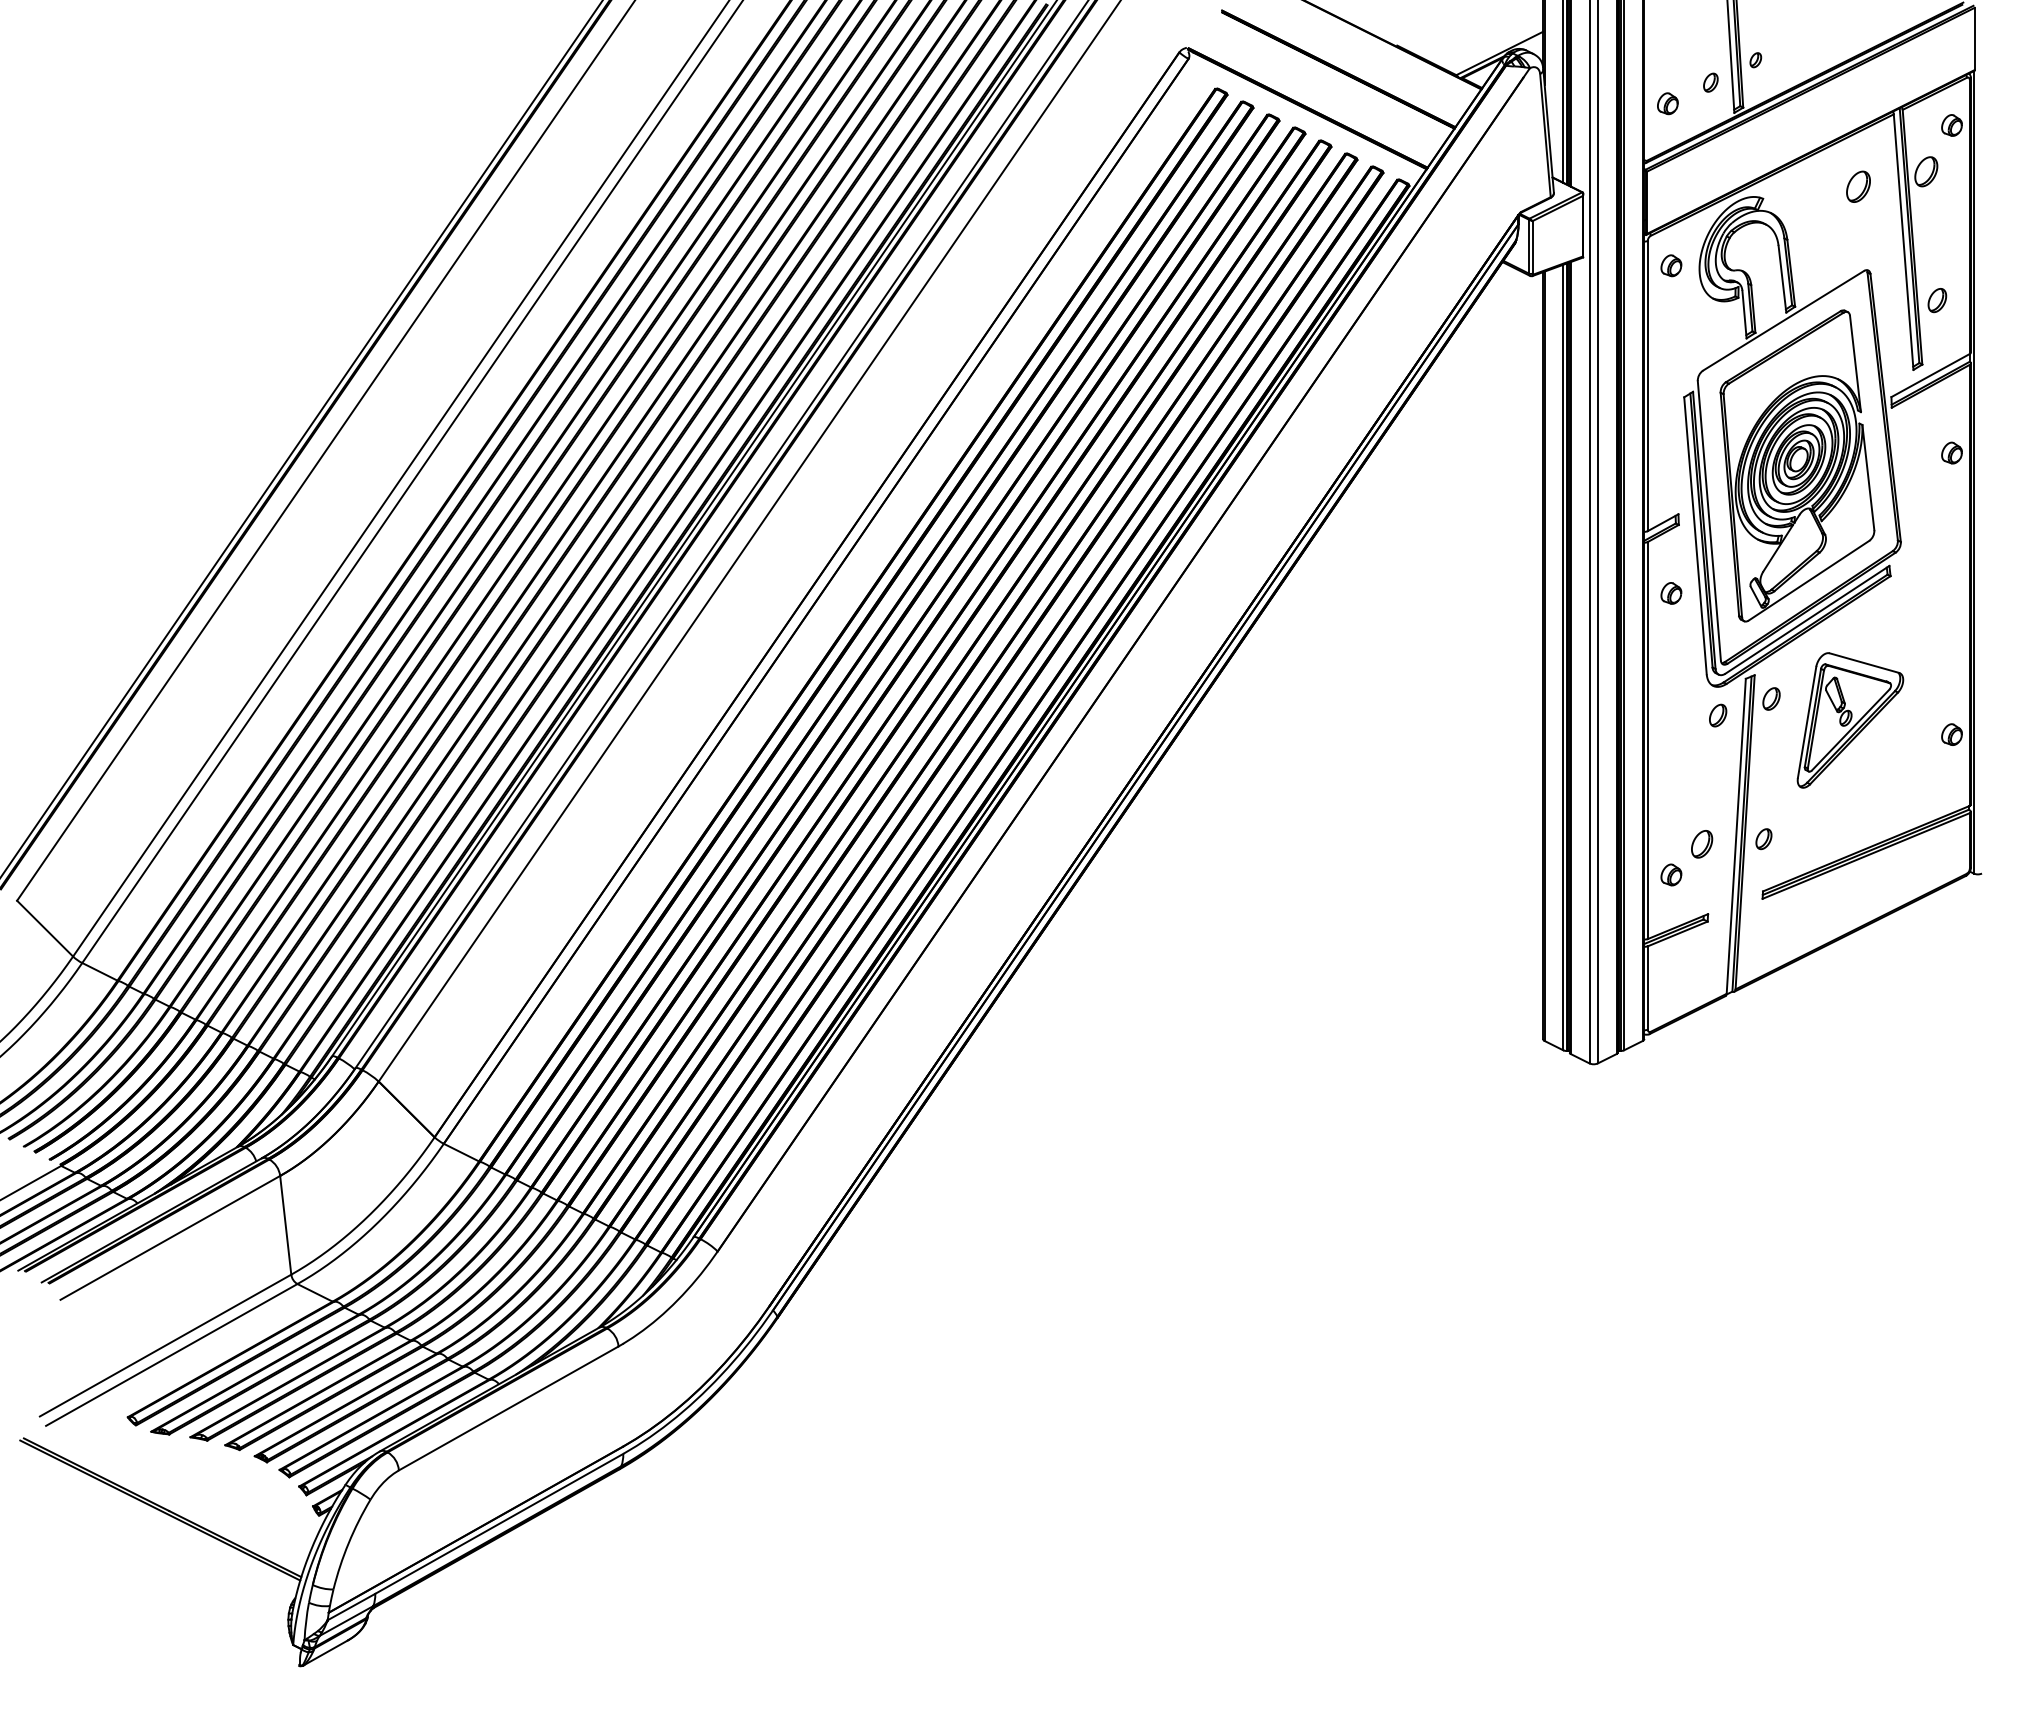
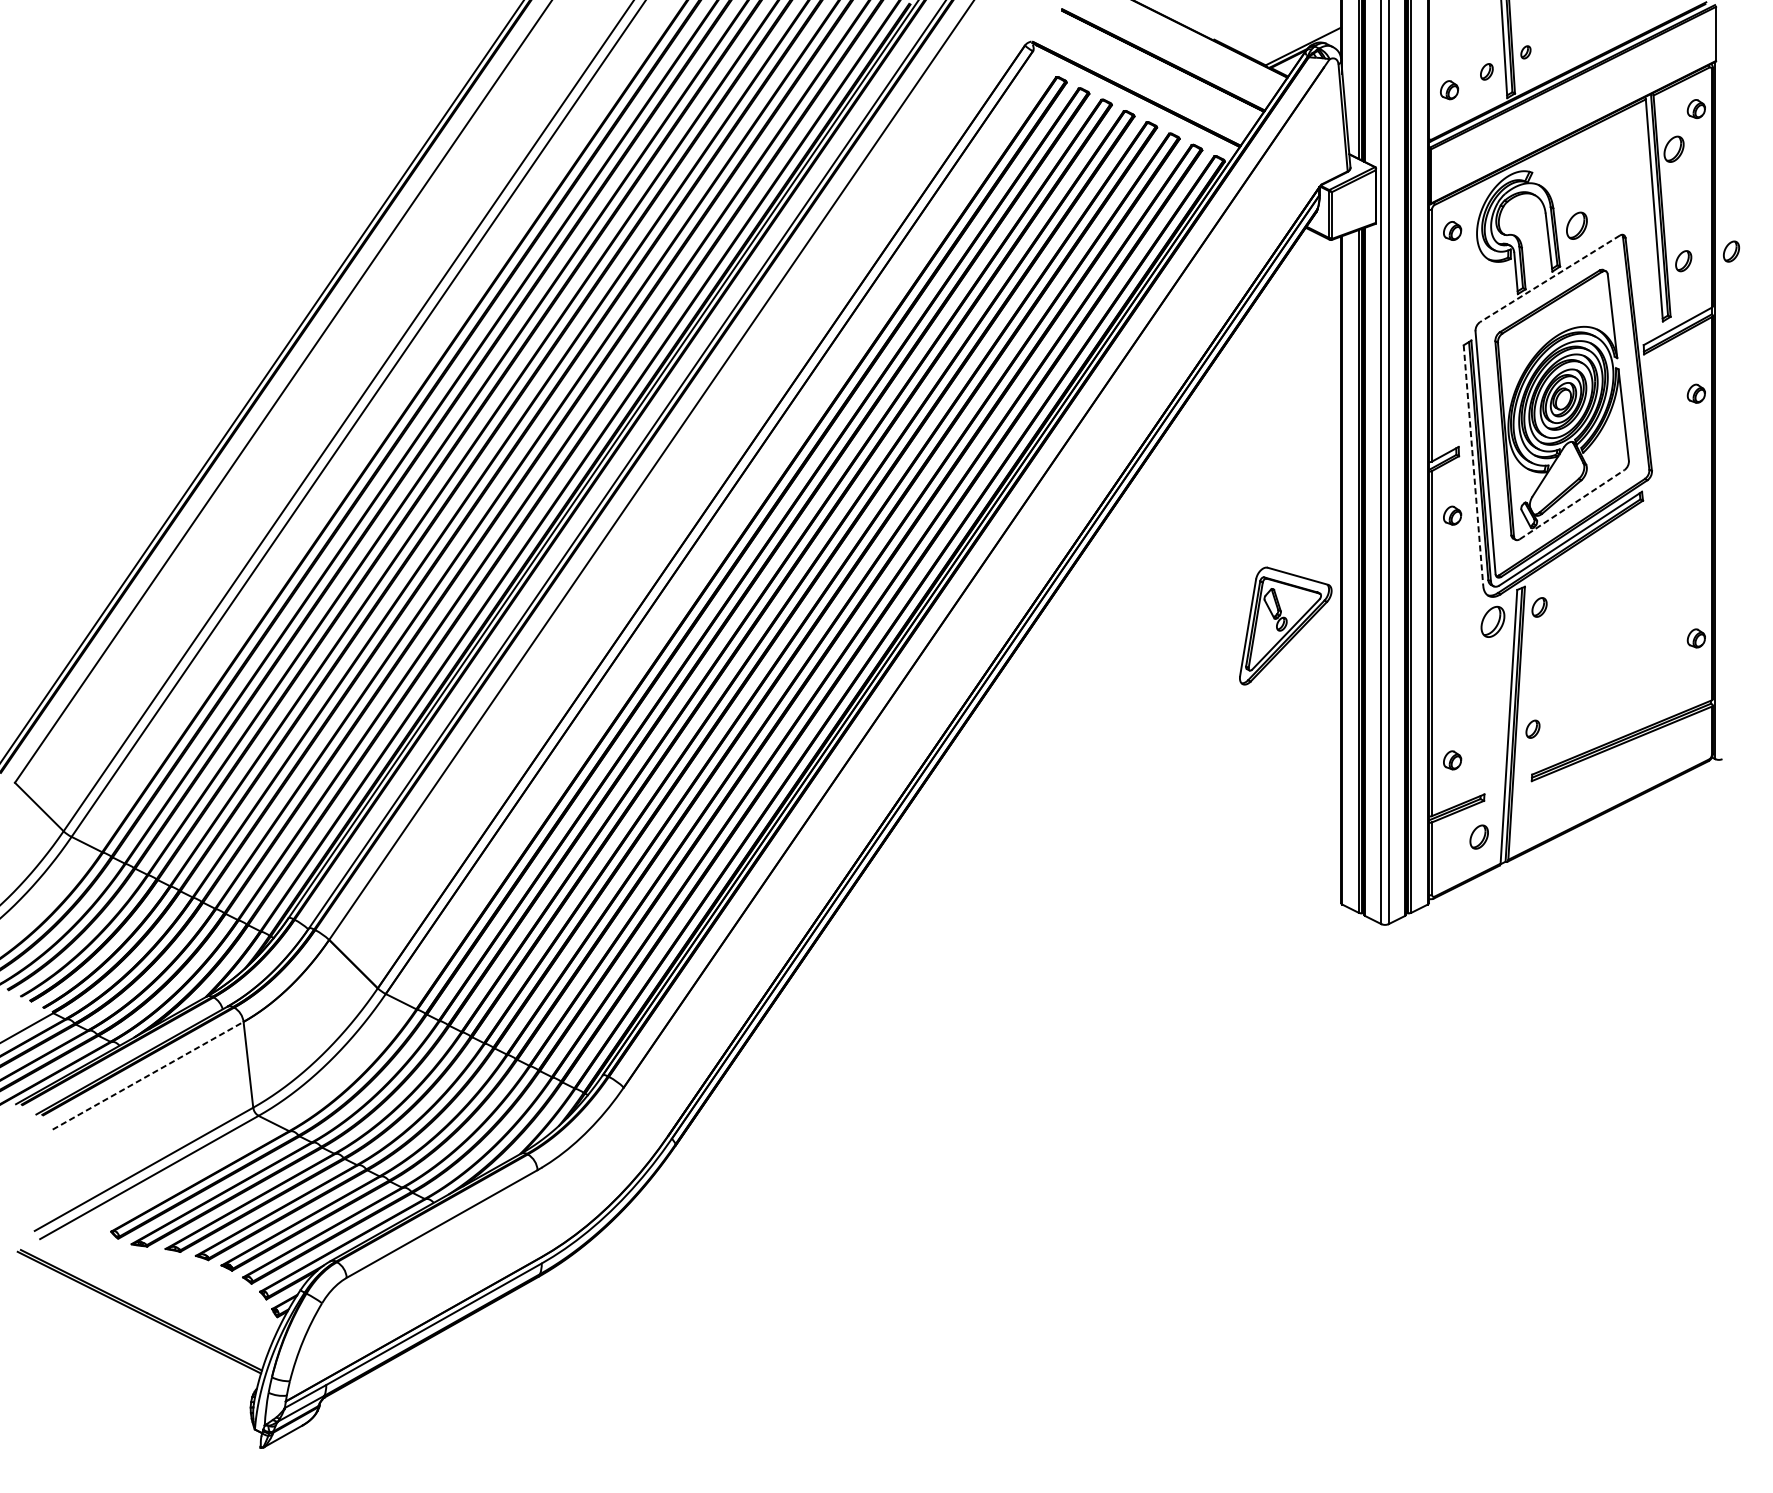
part: (1858, 186) -> (1576, 225), moved
part: (1992, 289) -> (1731, 251), added
line: (1783, 320) -> (1549, 278), solid -> dashed
line: (1695, 535) -> (1473, 465), solid -> dashed
line: (1809, 580) -> (1572, 504), solid -> dashed
part: (1718, 715) -> (1493, 621), size x1.6
part: (1850, 720) -> (1285, 626), moved
part: (1702, 844) -> (1479, 837), moved
line: (170, 1237) -> (148, 1075), solid -> dashed

